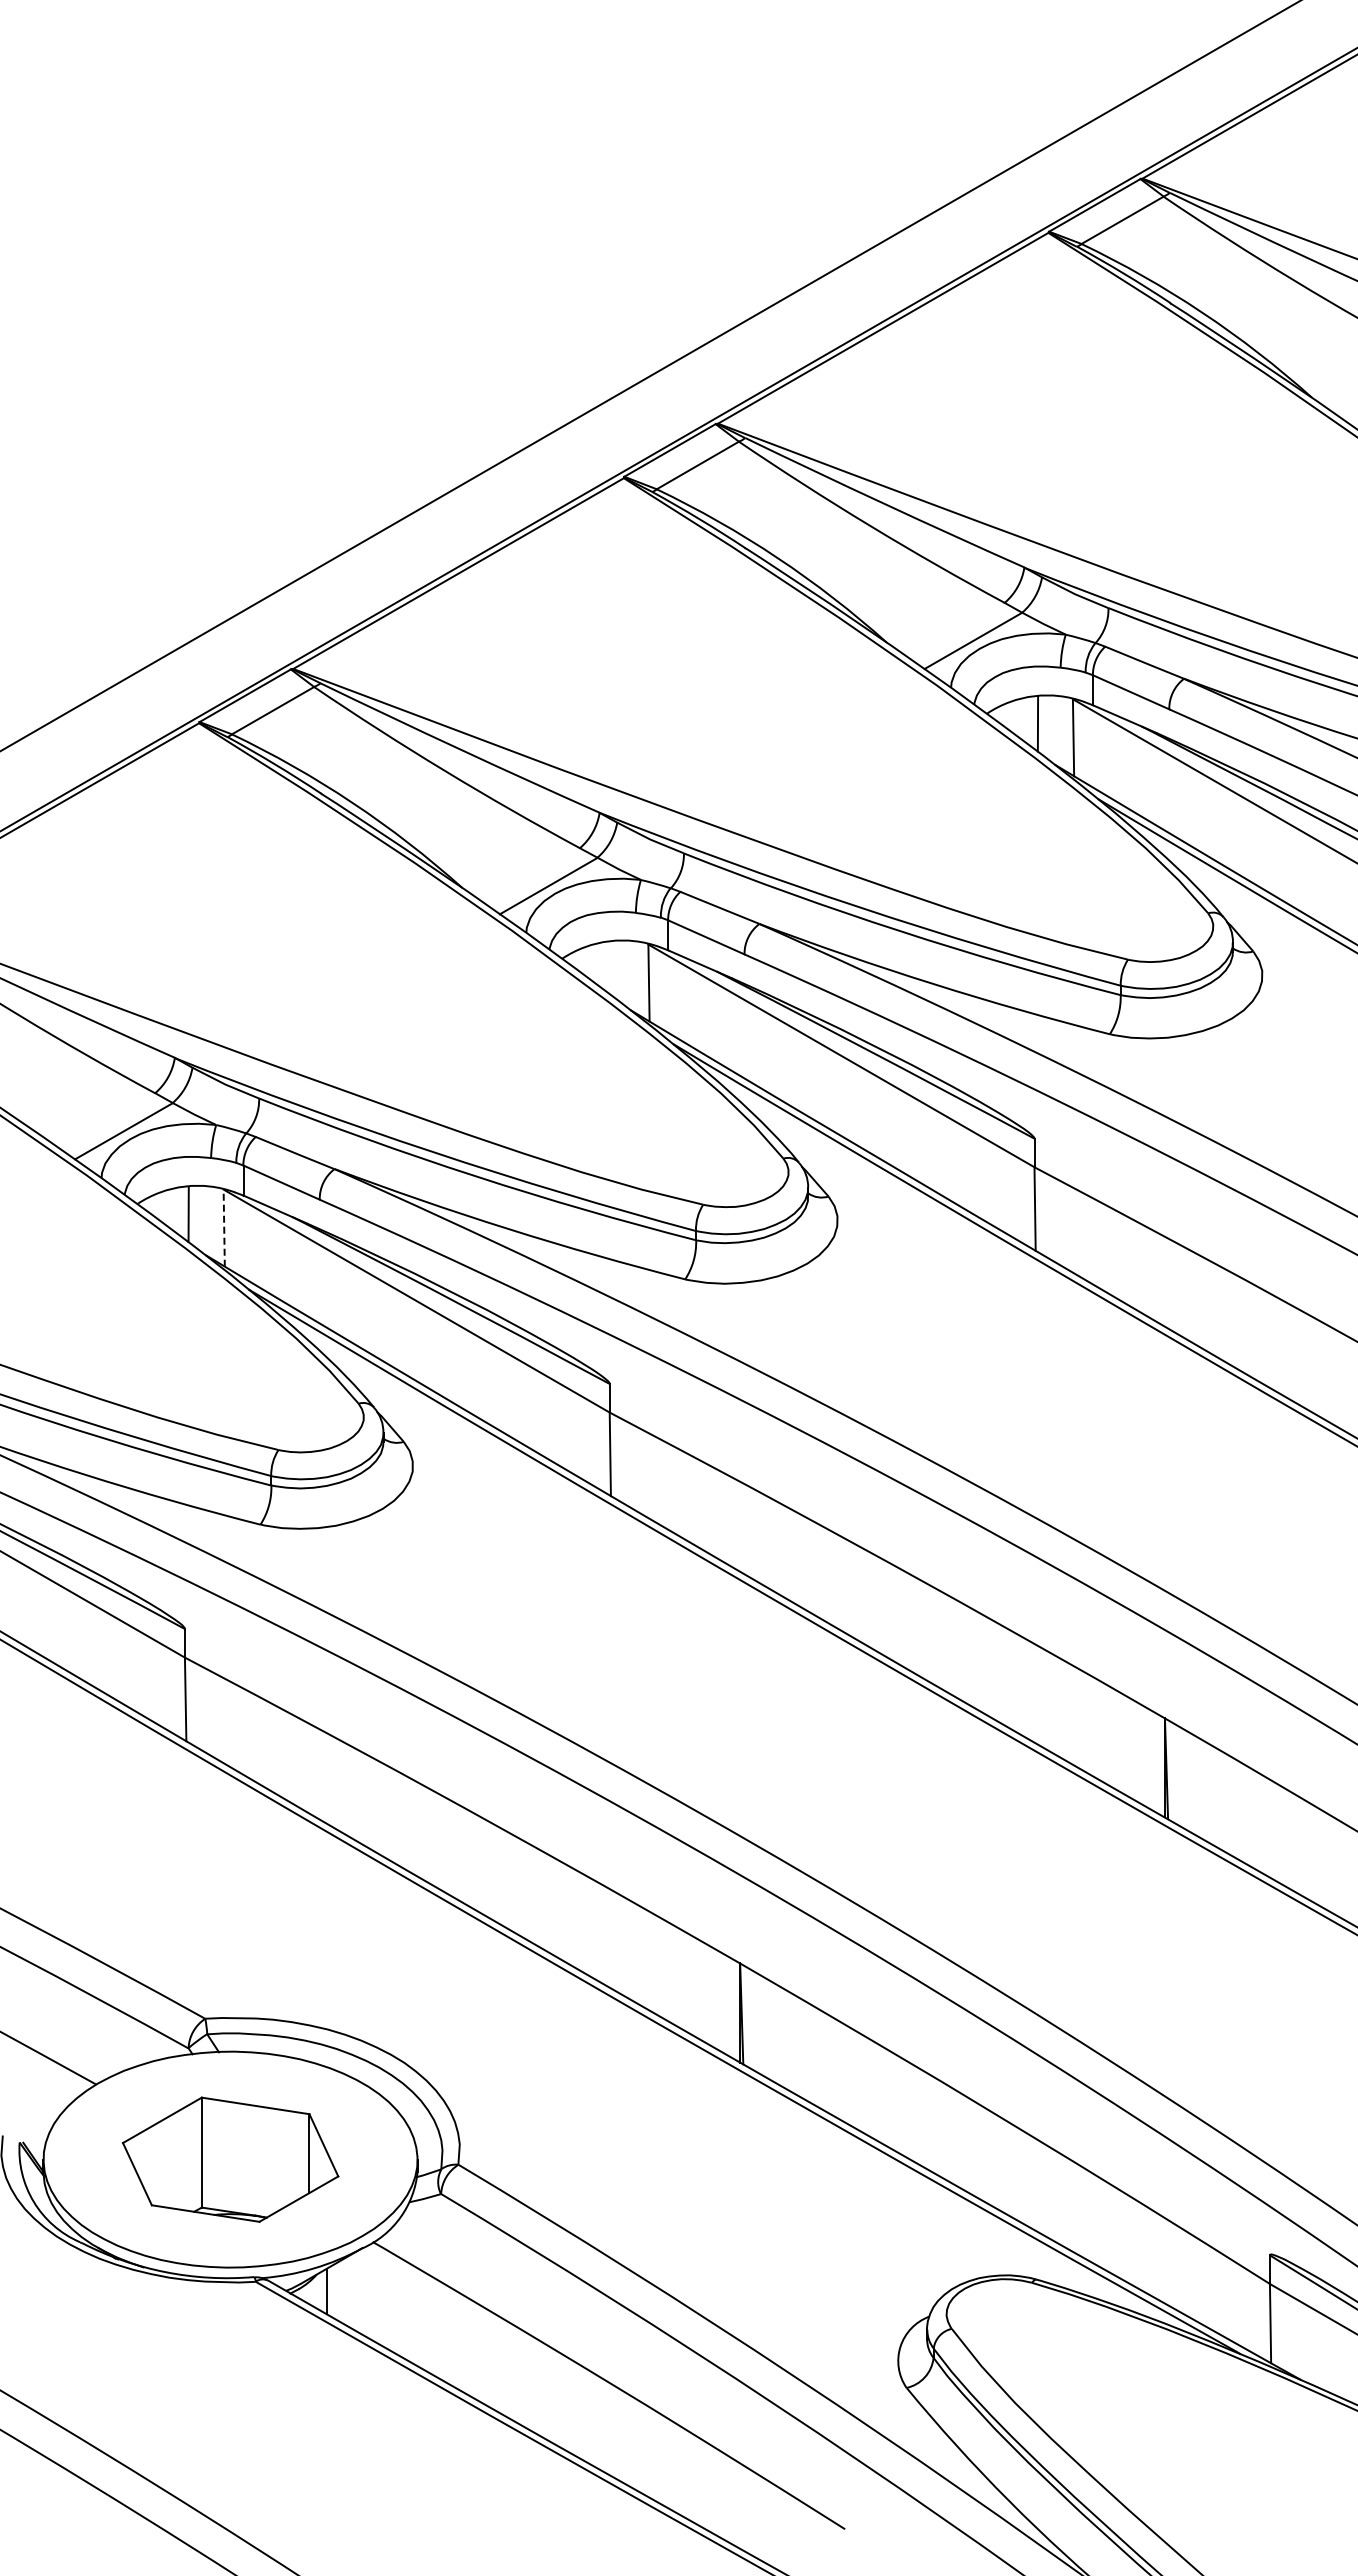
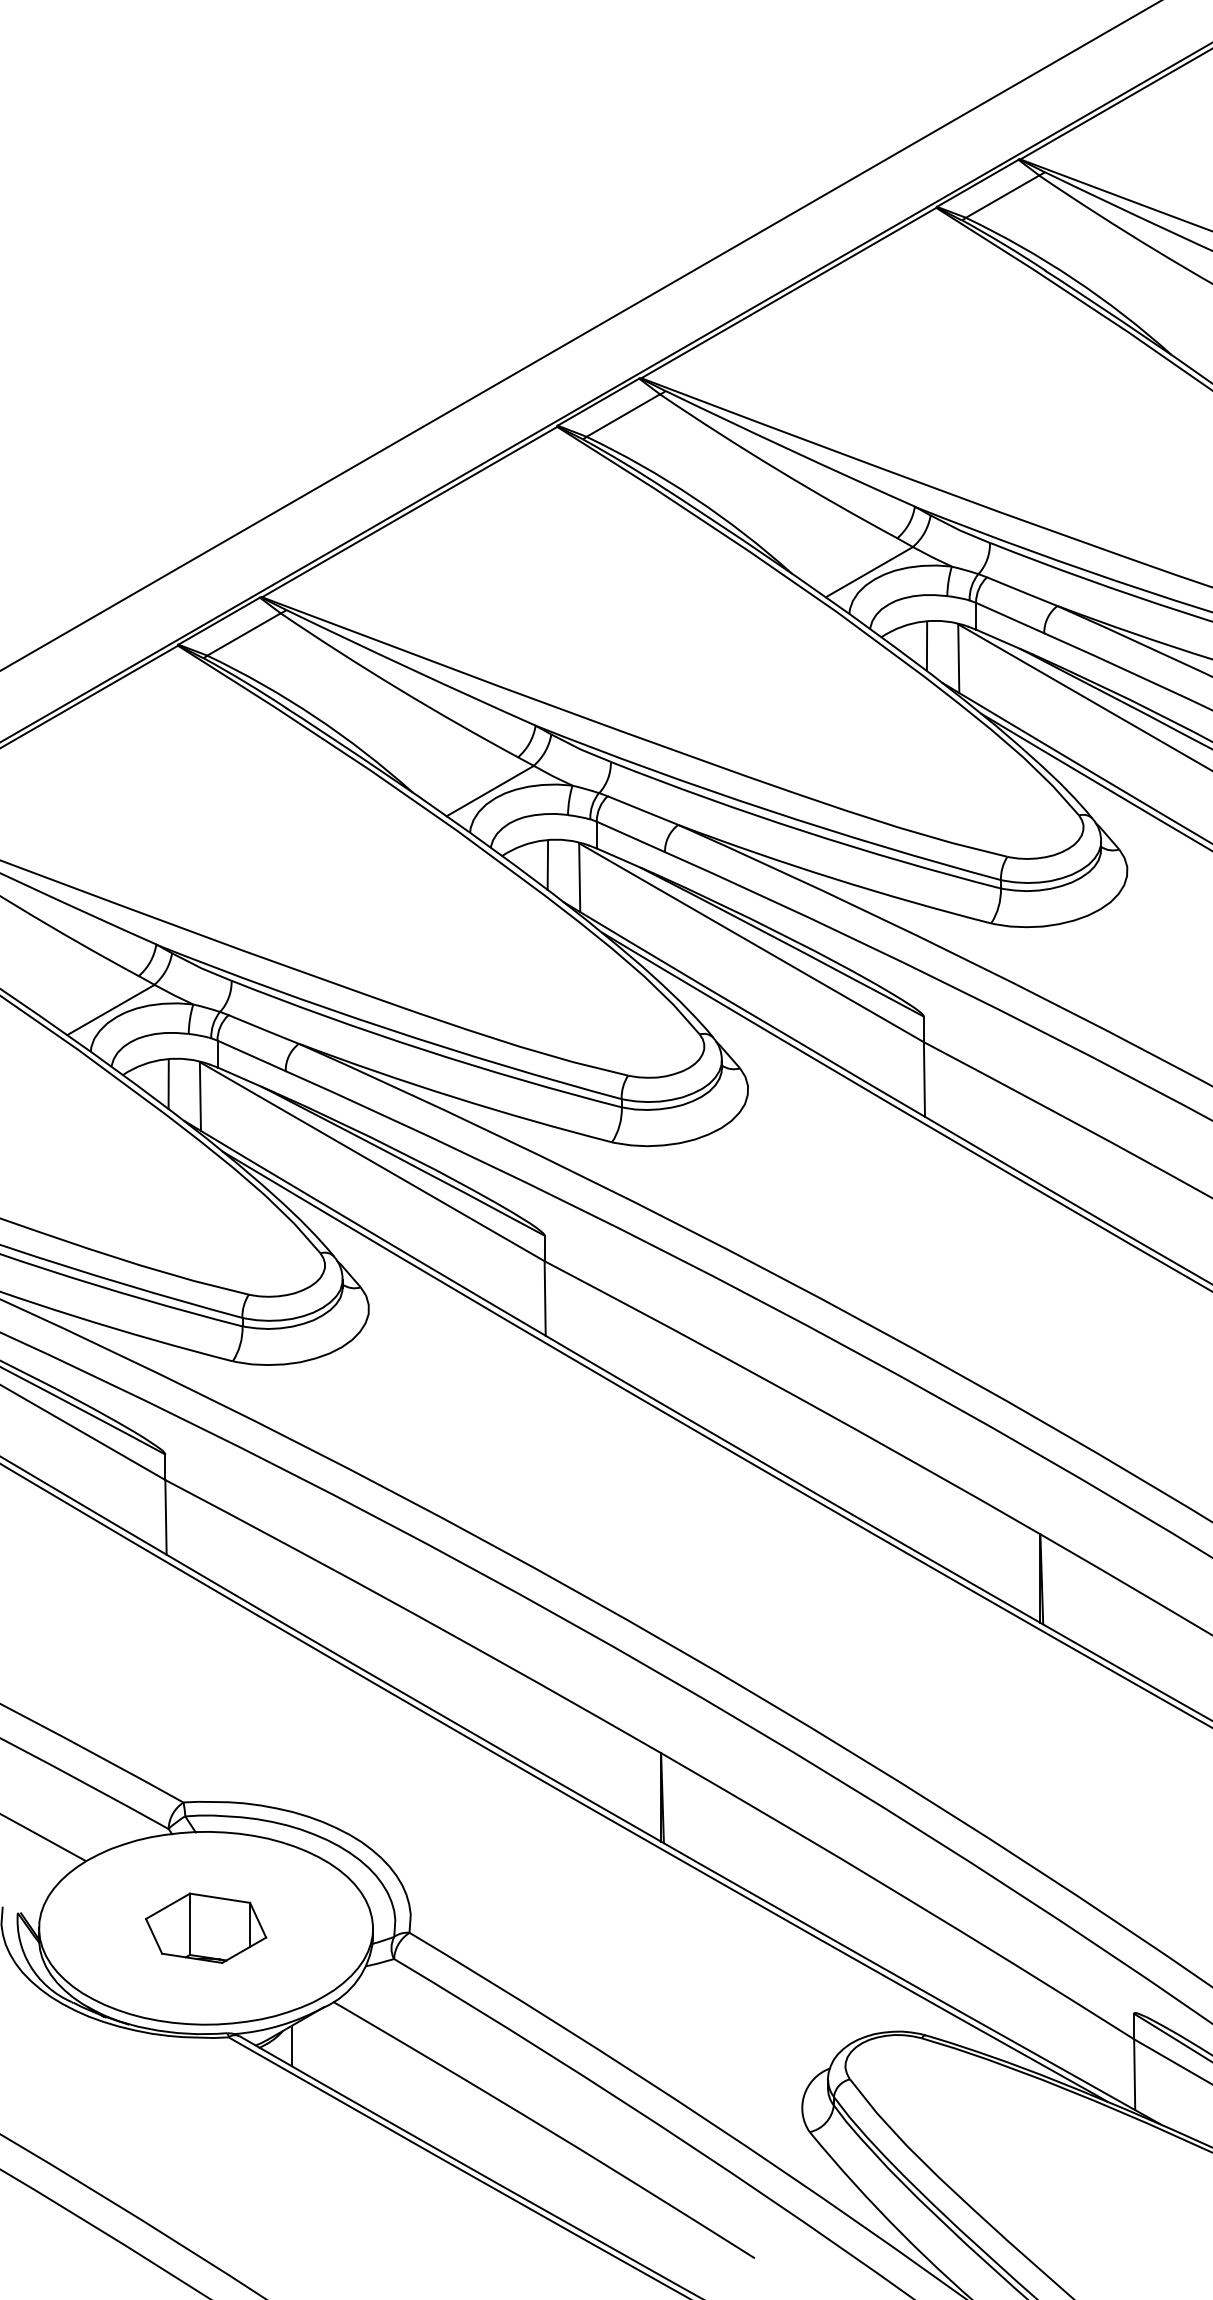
line: (613, 968) -> (548, 864), added
line: (224, 1228) -> (200, 1096), dashed -> solid
part: (230, 2159) -> (206, 1928), size x0.62

